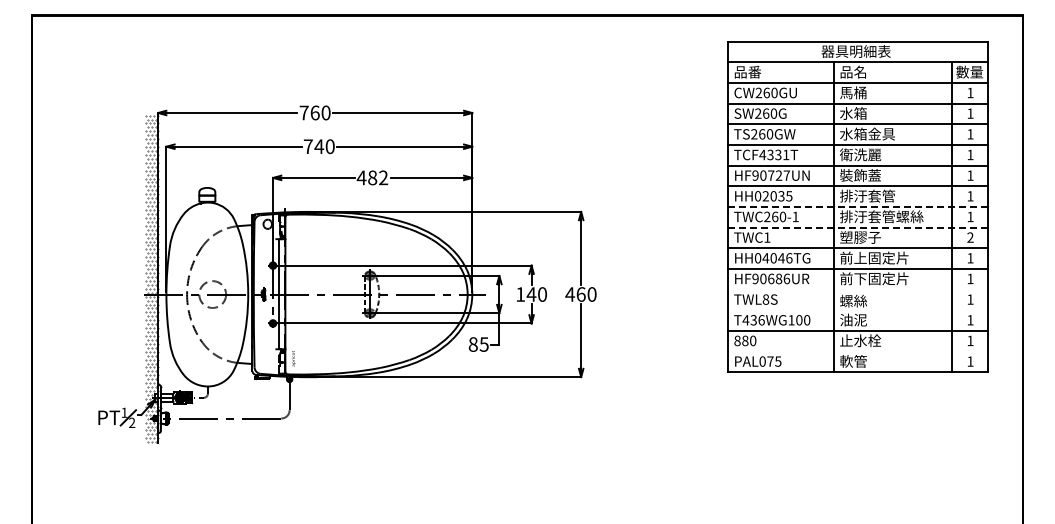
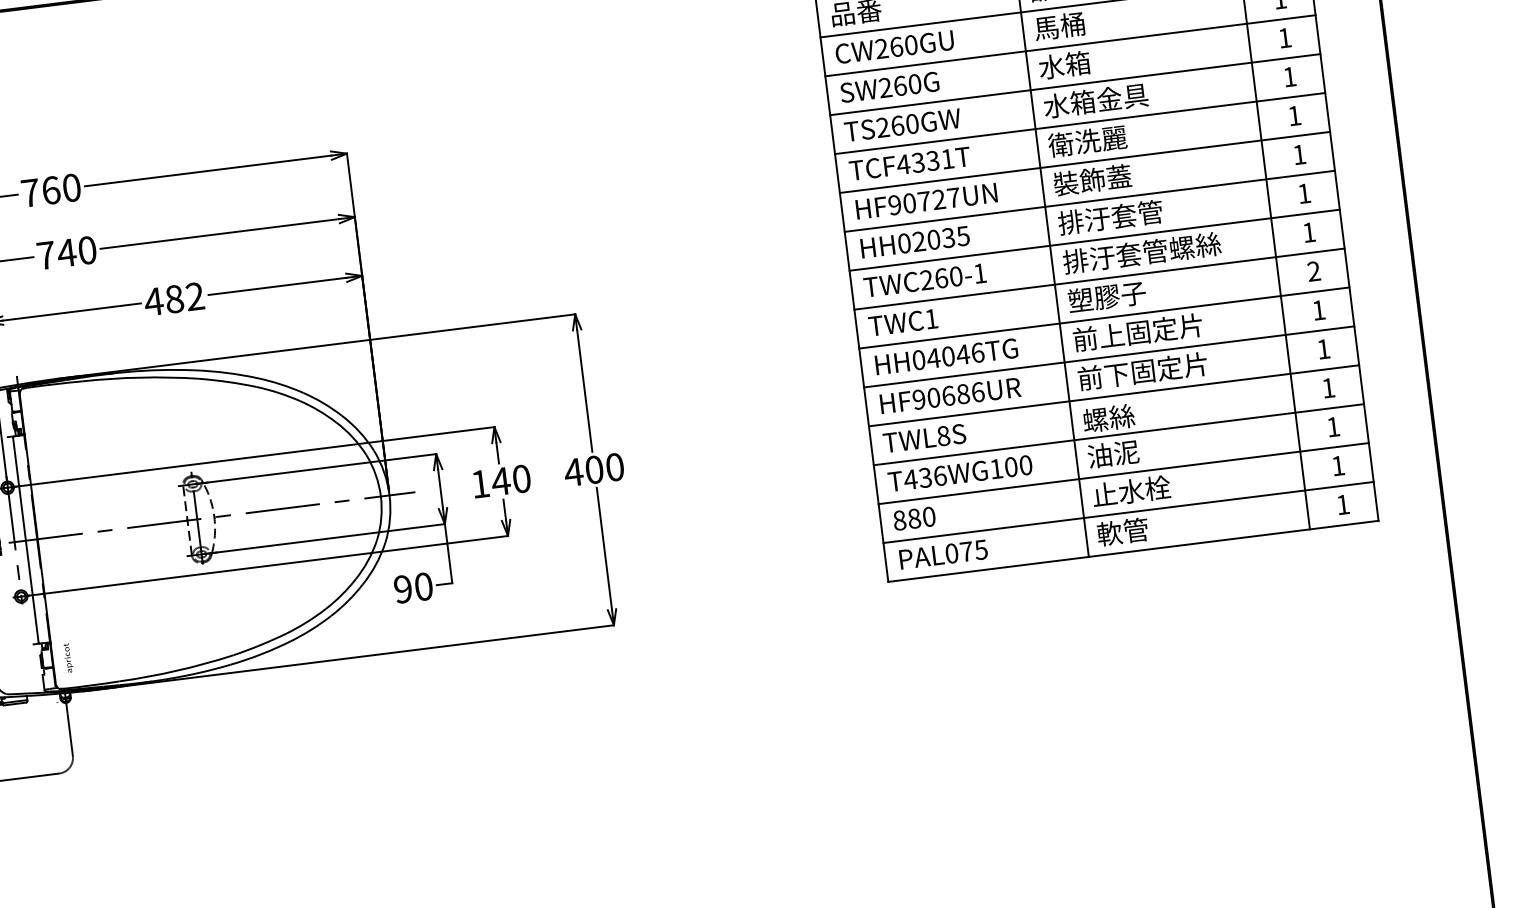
line: (858, 206) -> (1095, 239), dashed -> solid
line: (858, 227) -> (1100, 278), dashed -> solid
line: (857, 289) -> (1113, 395), added
text: (580, 294) -> (593, 469), 460 -> 400
line: (857, 310) -> (1118, 435), added
text: (478, 344) -> (412, 588), 85 -> 90
line: (857, 351) -> (1128, 512), added

